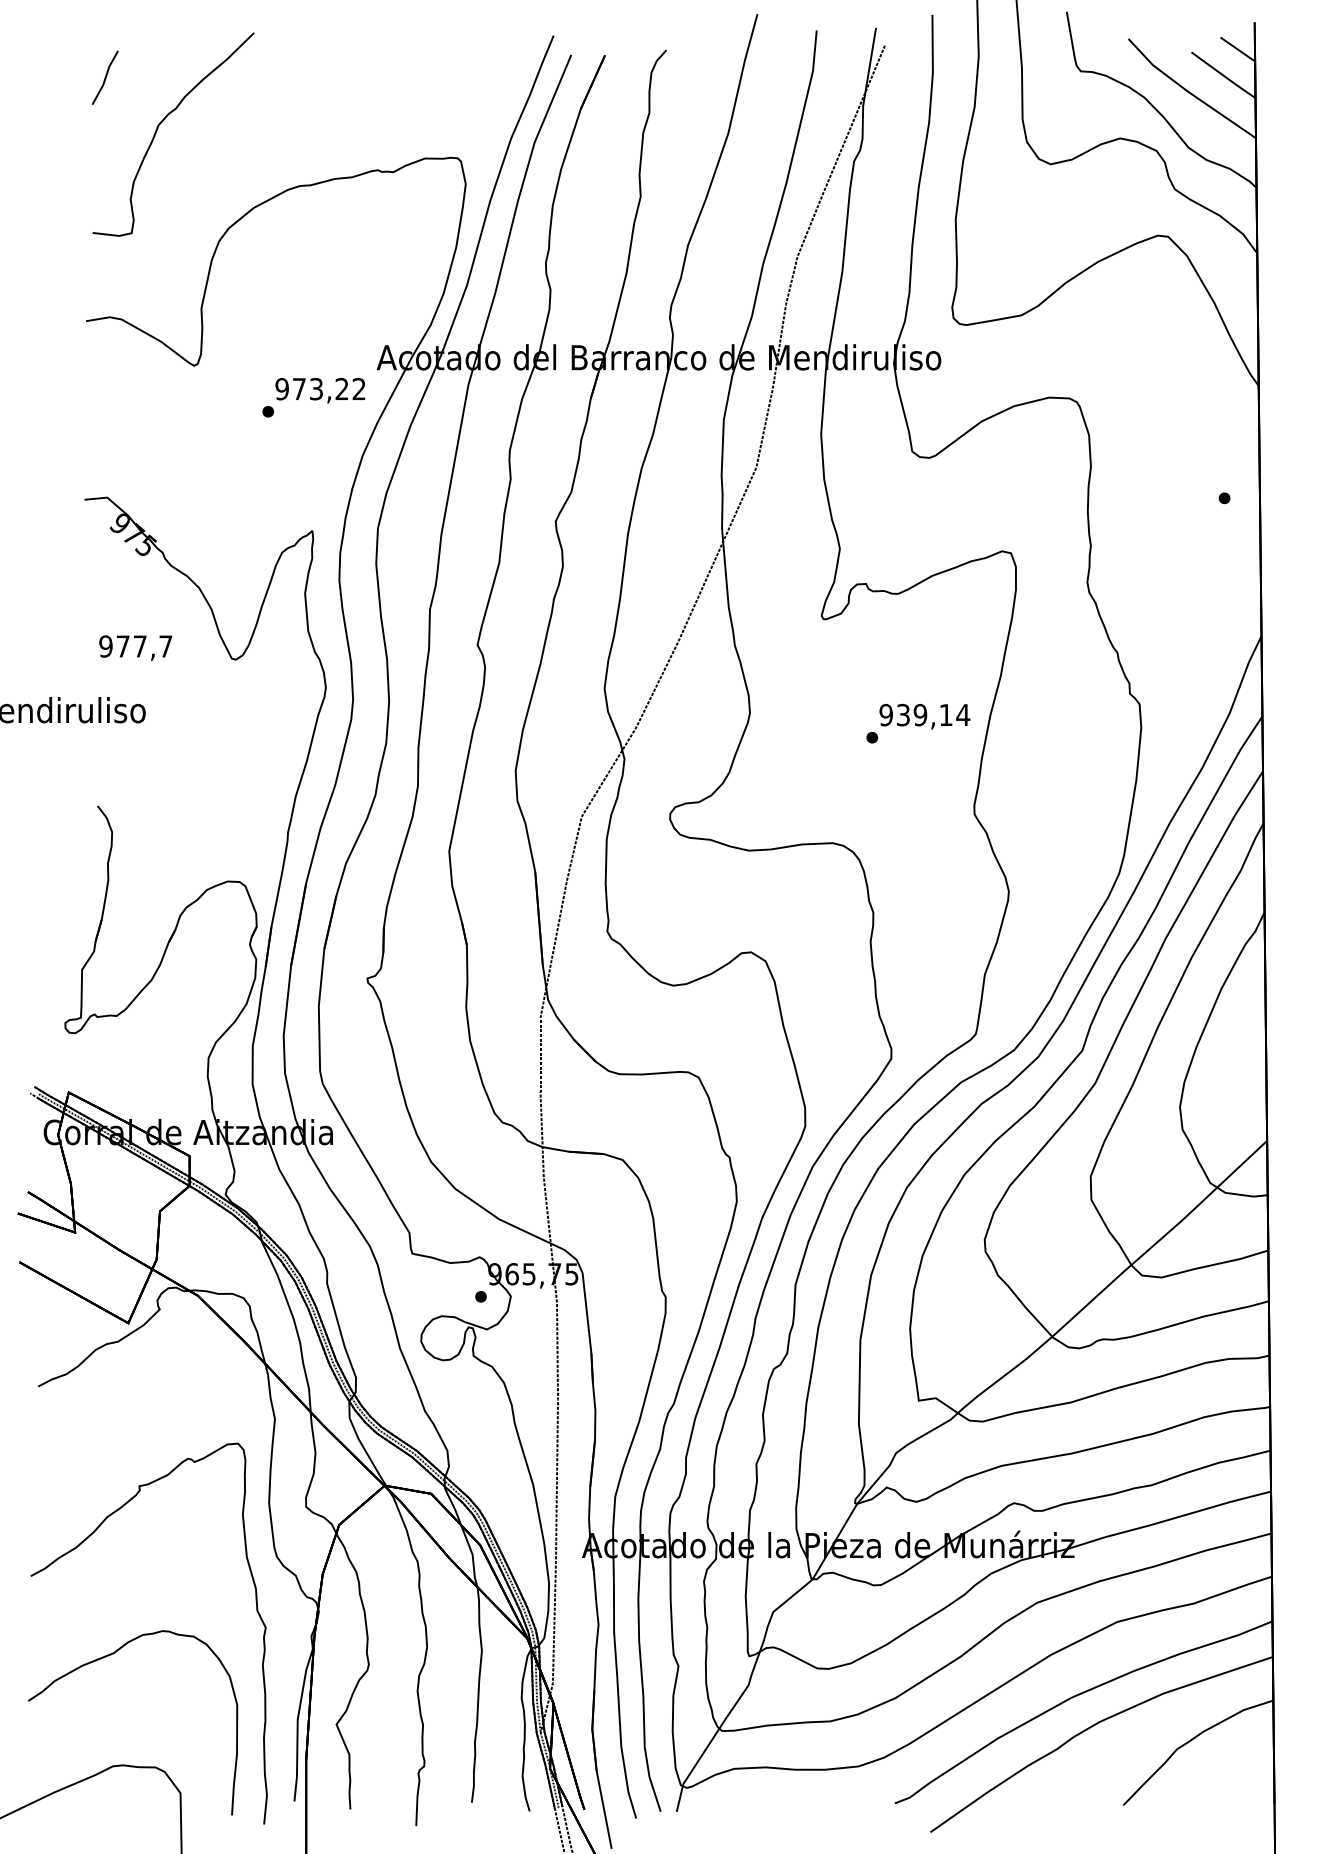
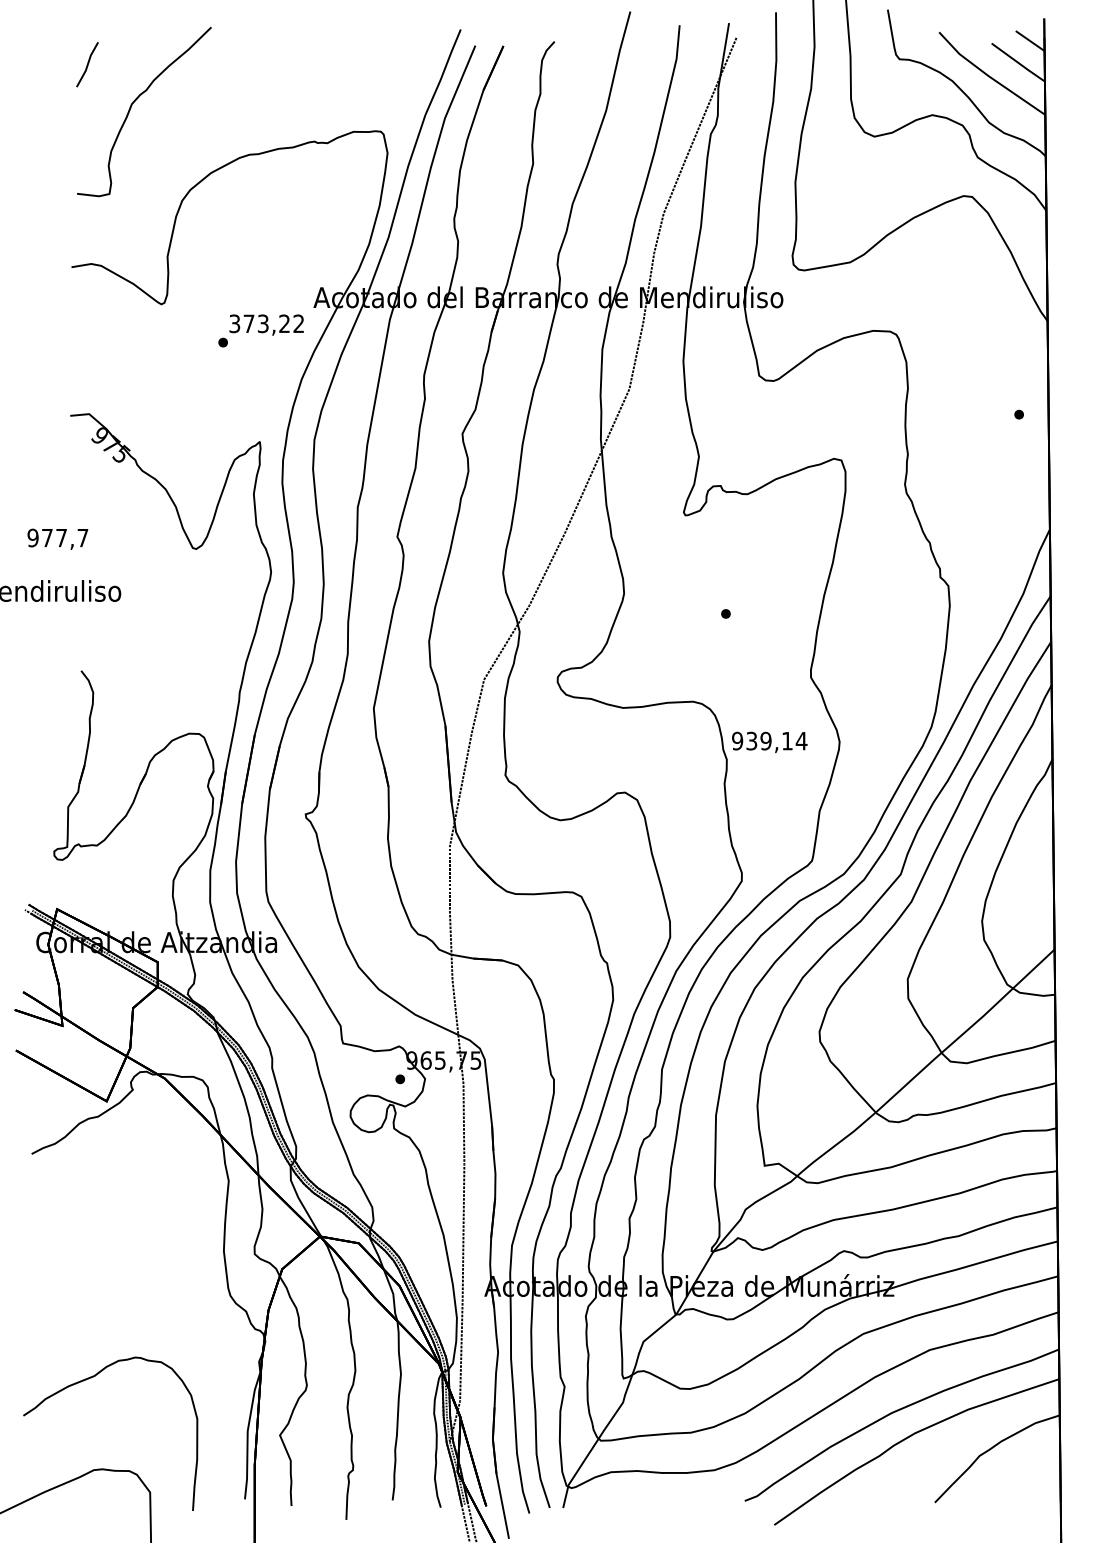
text: (281, 388) -> (234, 323), 973,22 -> 373,22
text: (135, 647) -> (57, 538), moved
text: (924, 715) -> (769, 741), moved
curve: (256, 1611) -> (213, 1341), removed

